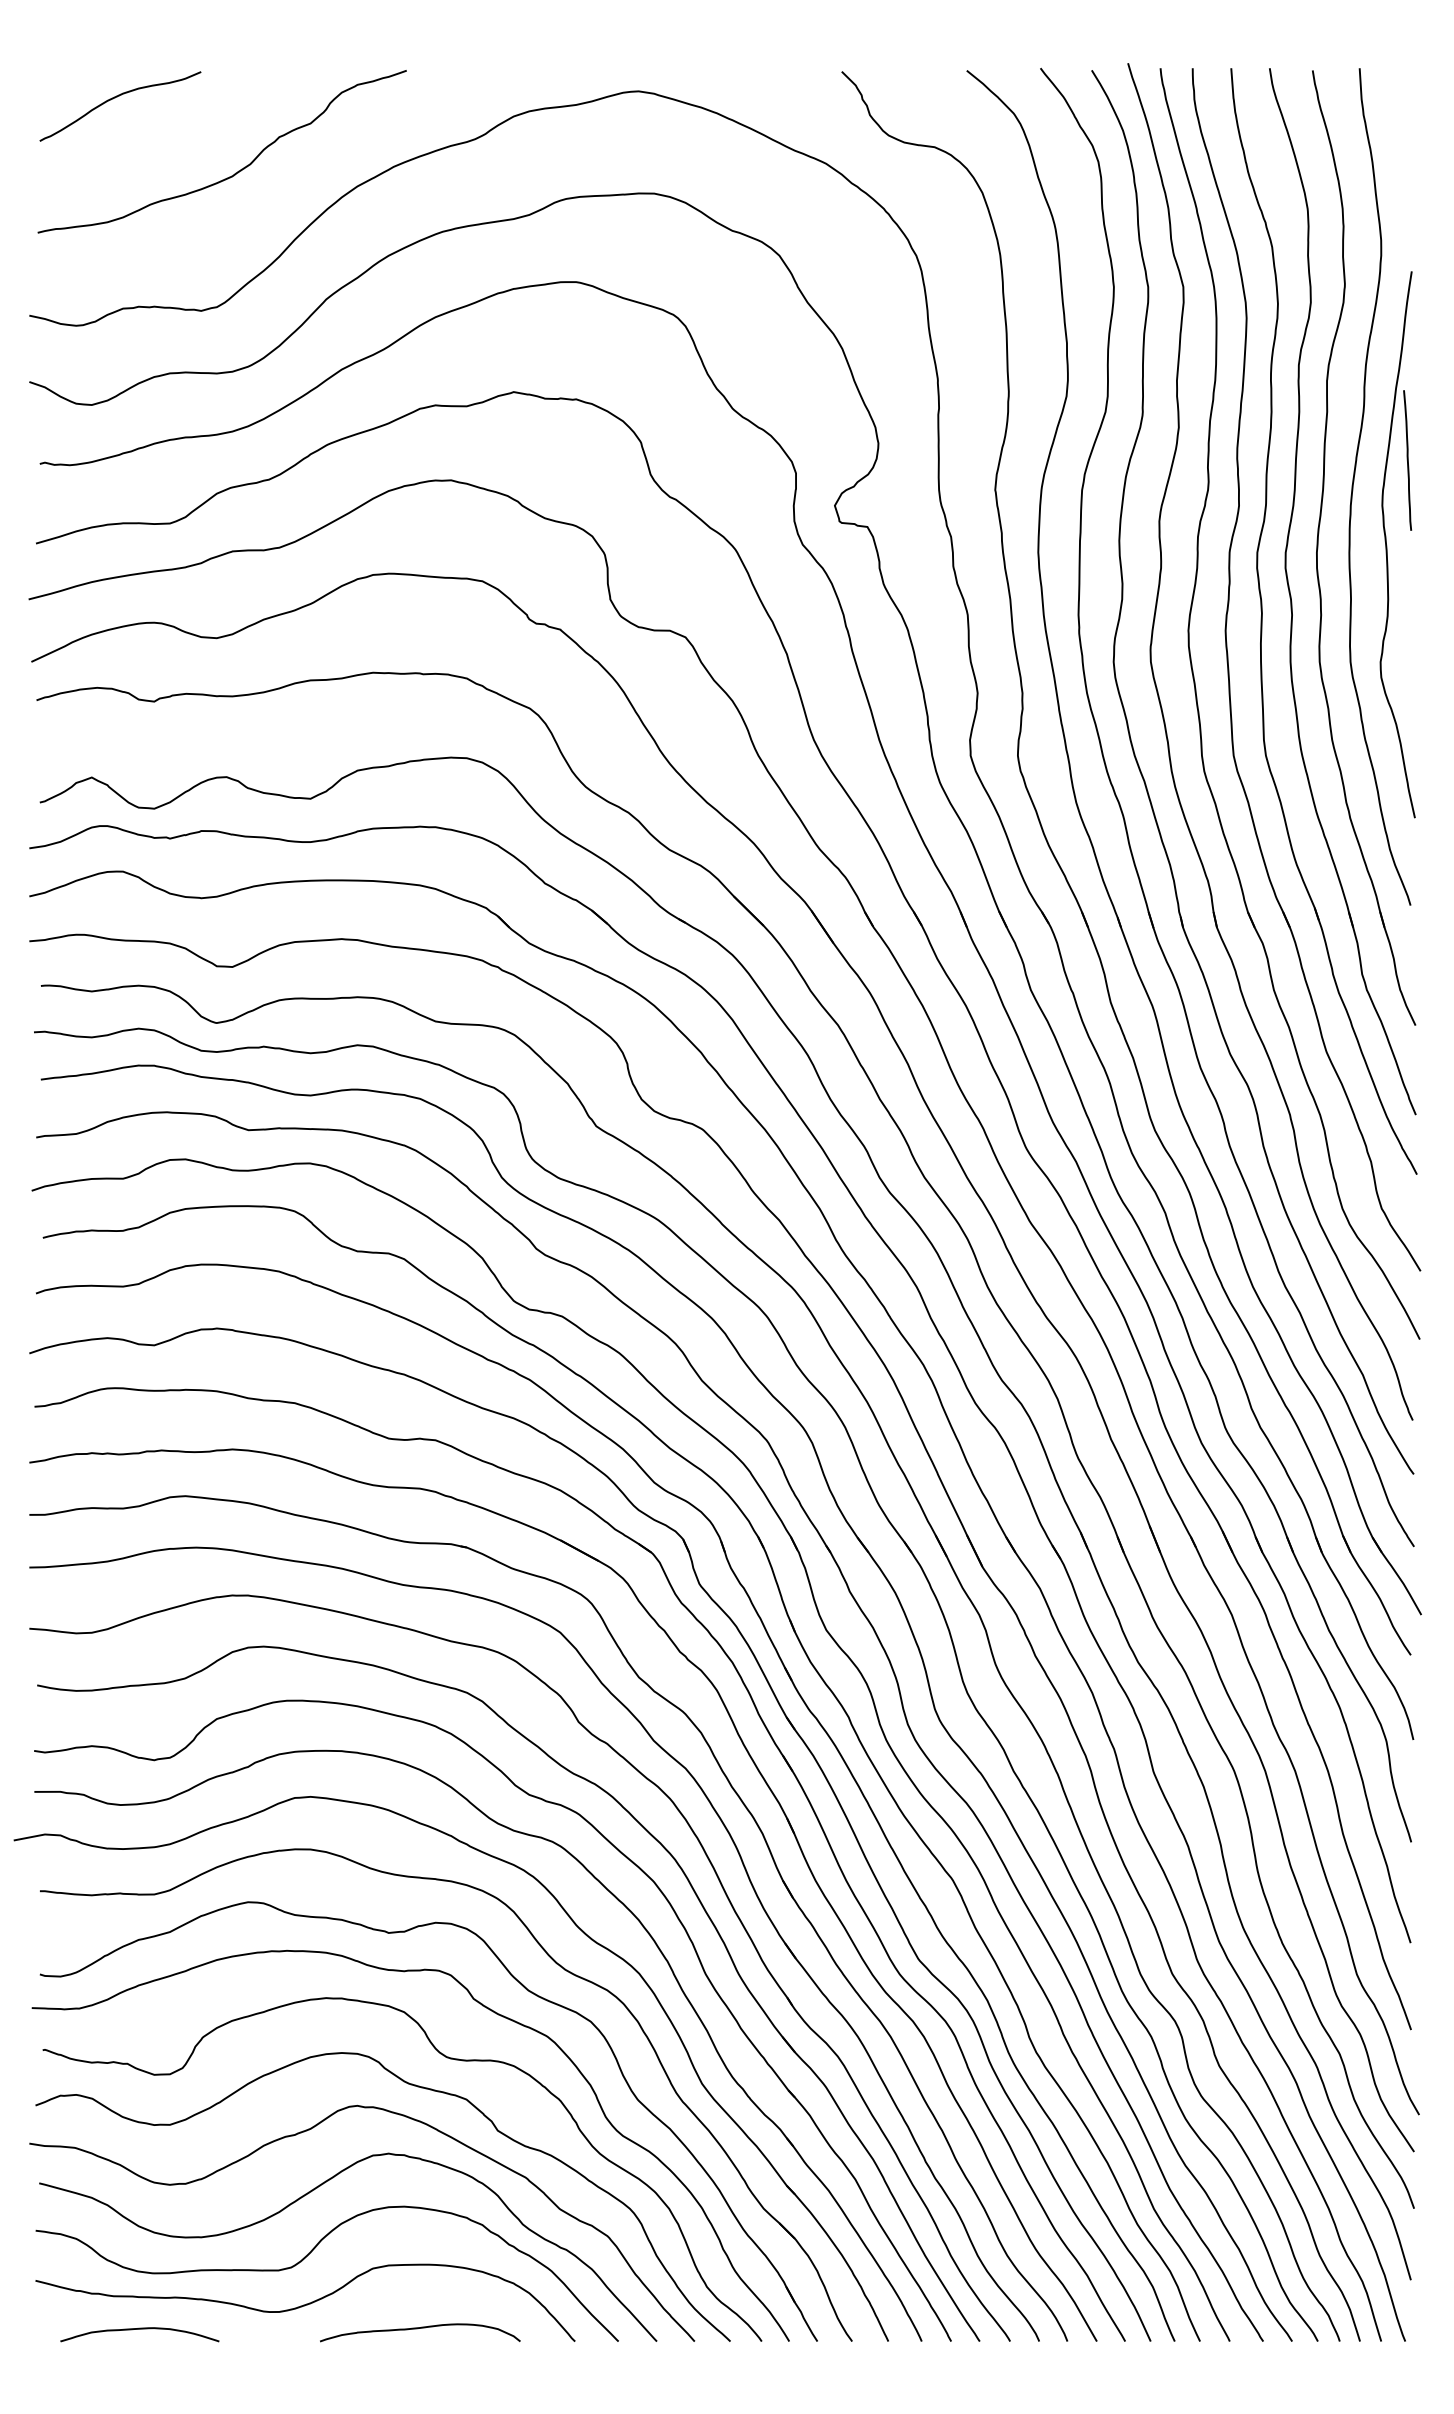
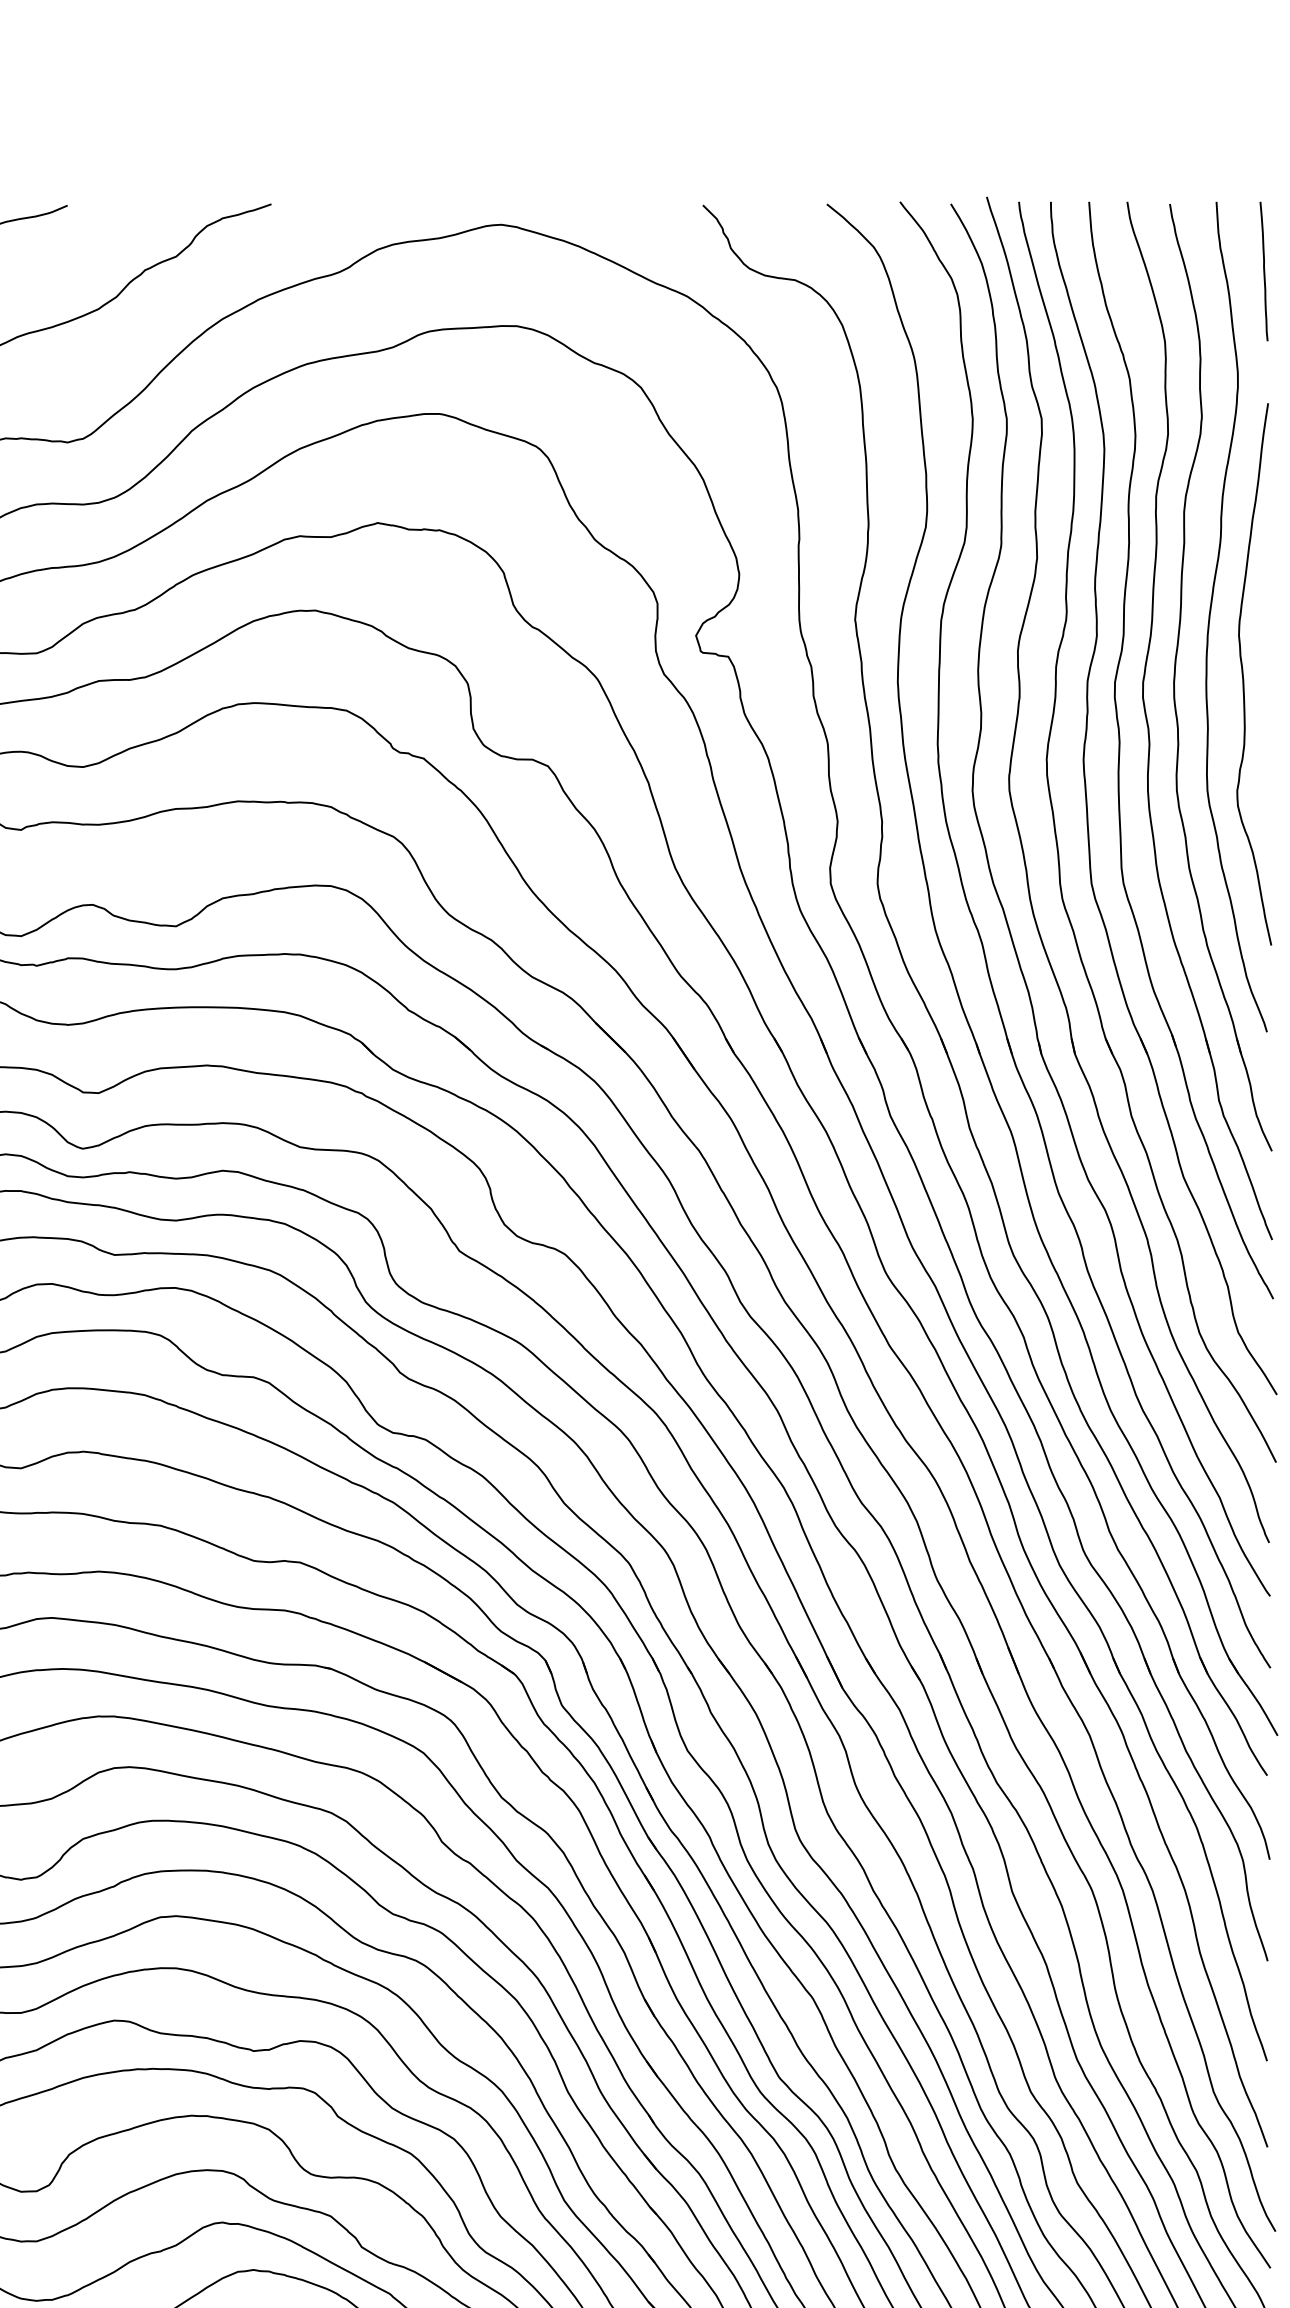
line: (1407, 460) -> (1263, 271), moved

